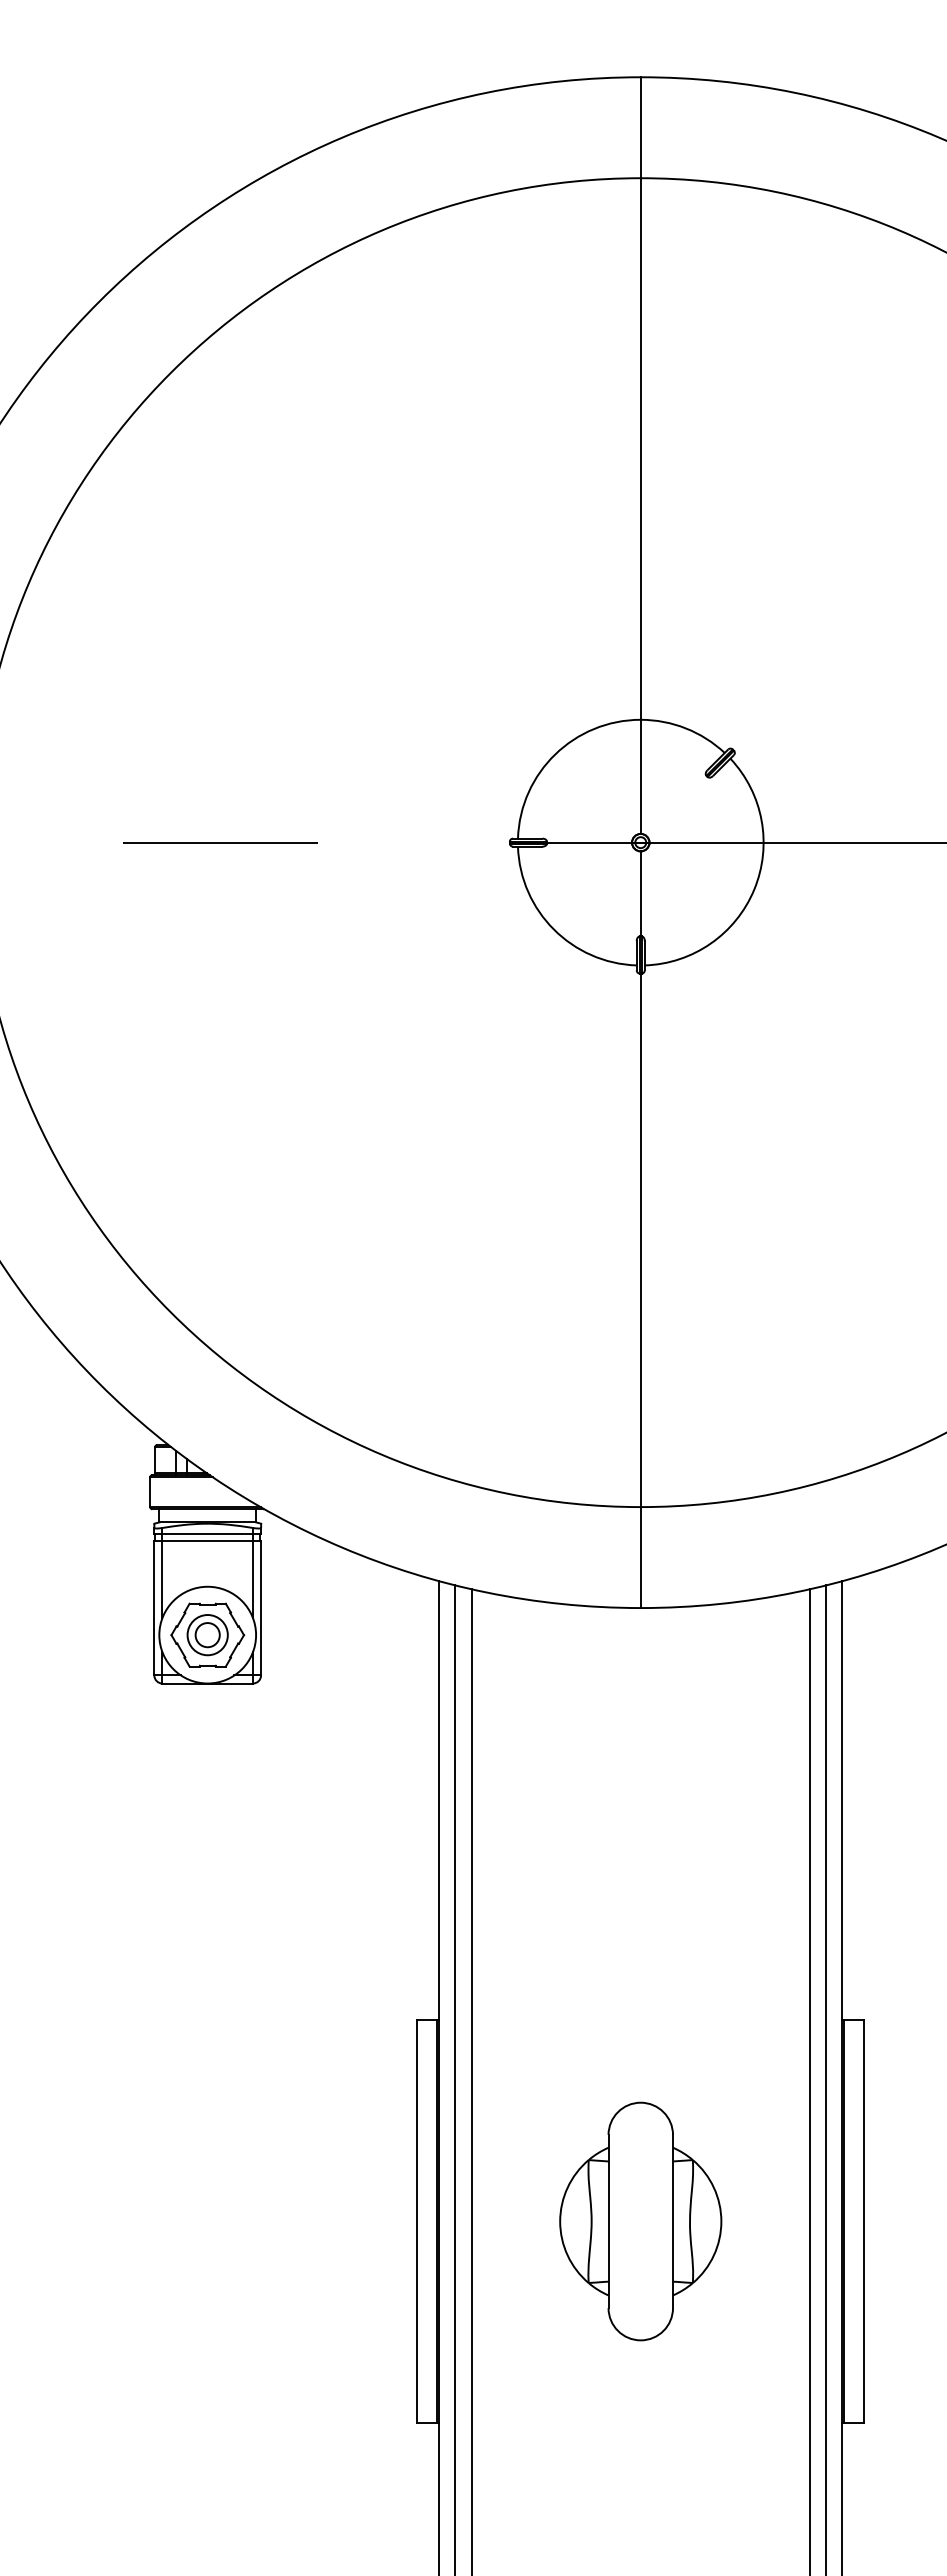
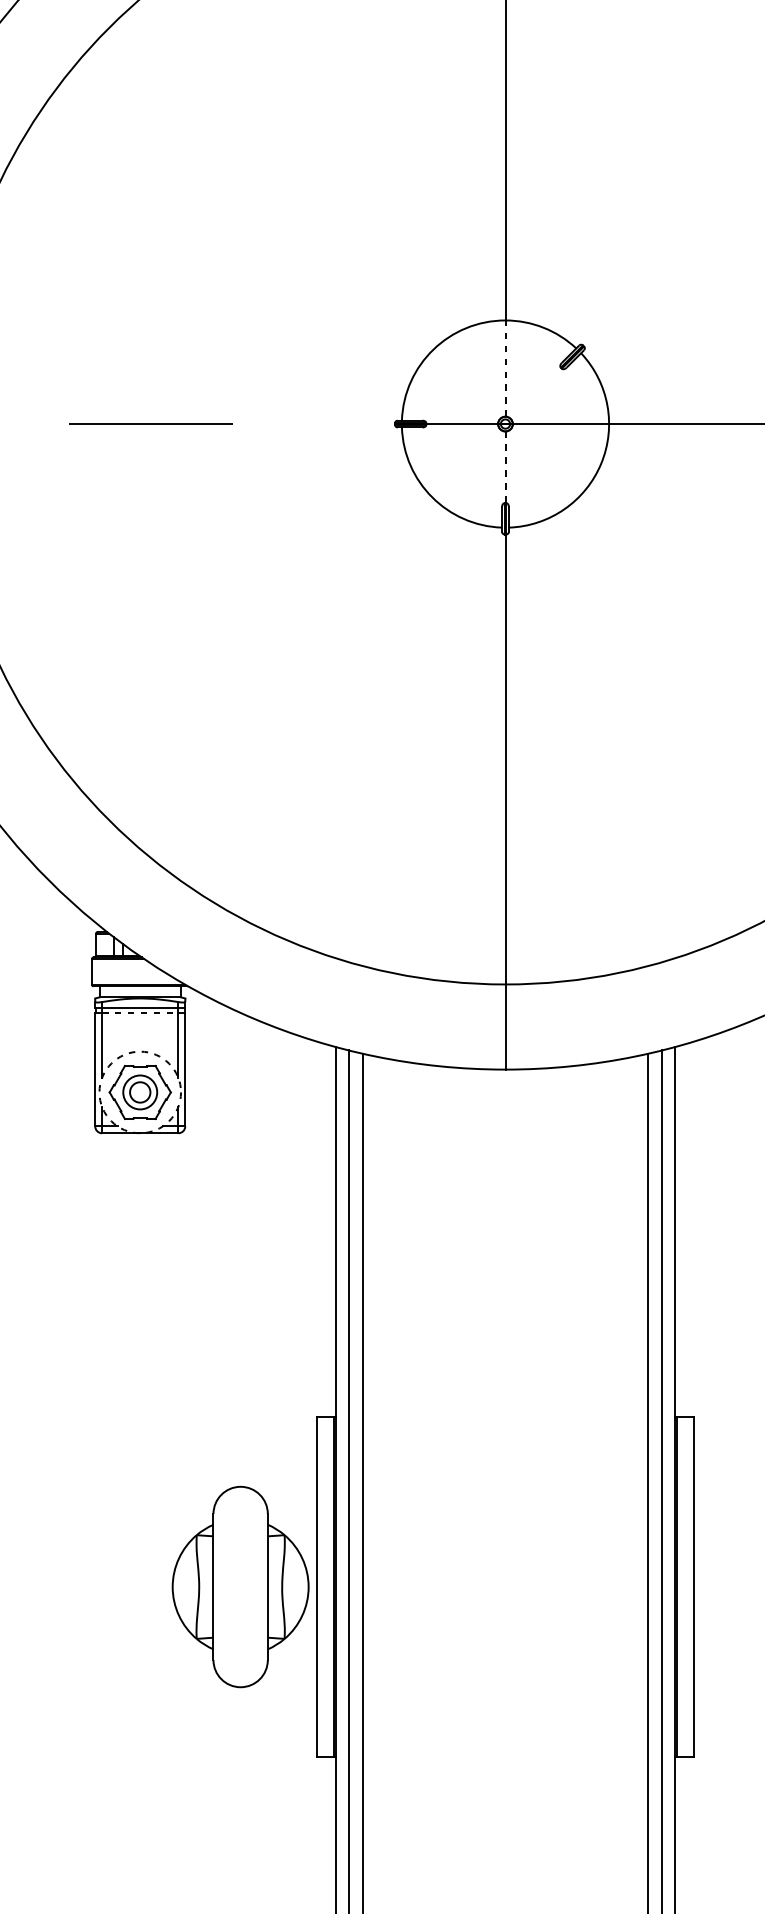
line: (640, 776) -> (505, 368), solid -> dashed
line: (640, 893) -> (505, 466), solid -> dashed
line: (208, 1540) -> (140, 1012), solid -> dashed
circle: (207, 1634) -> (140, 1091), solid -> dashed
part: (640, 2221) -> (240, 1586), moved

